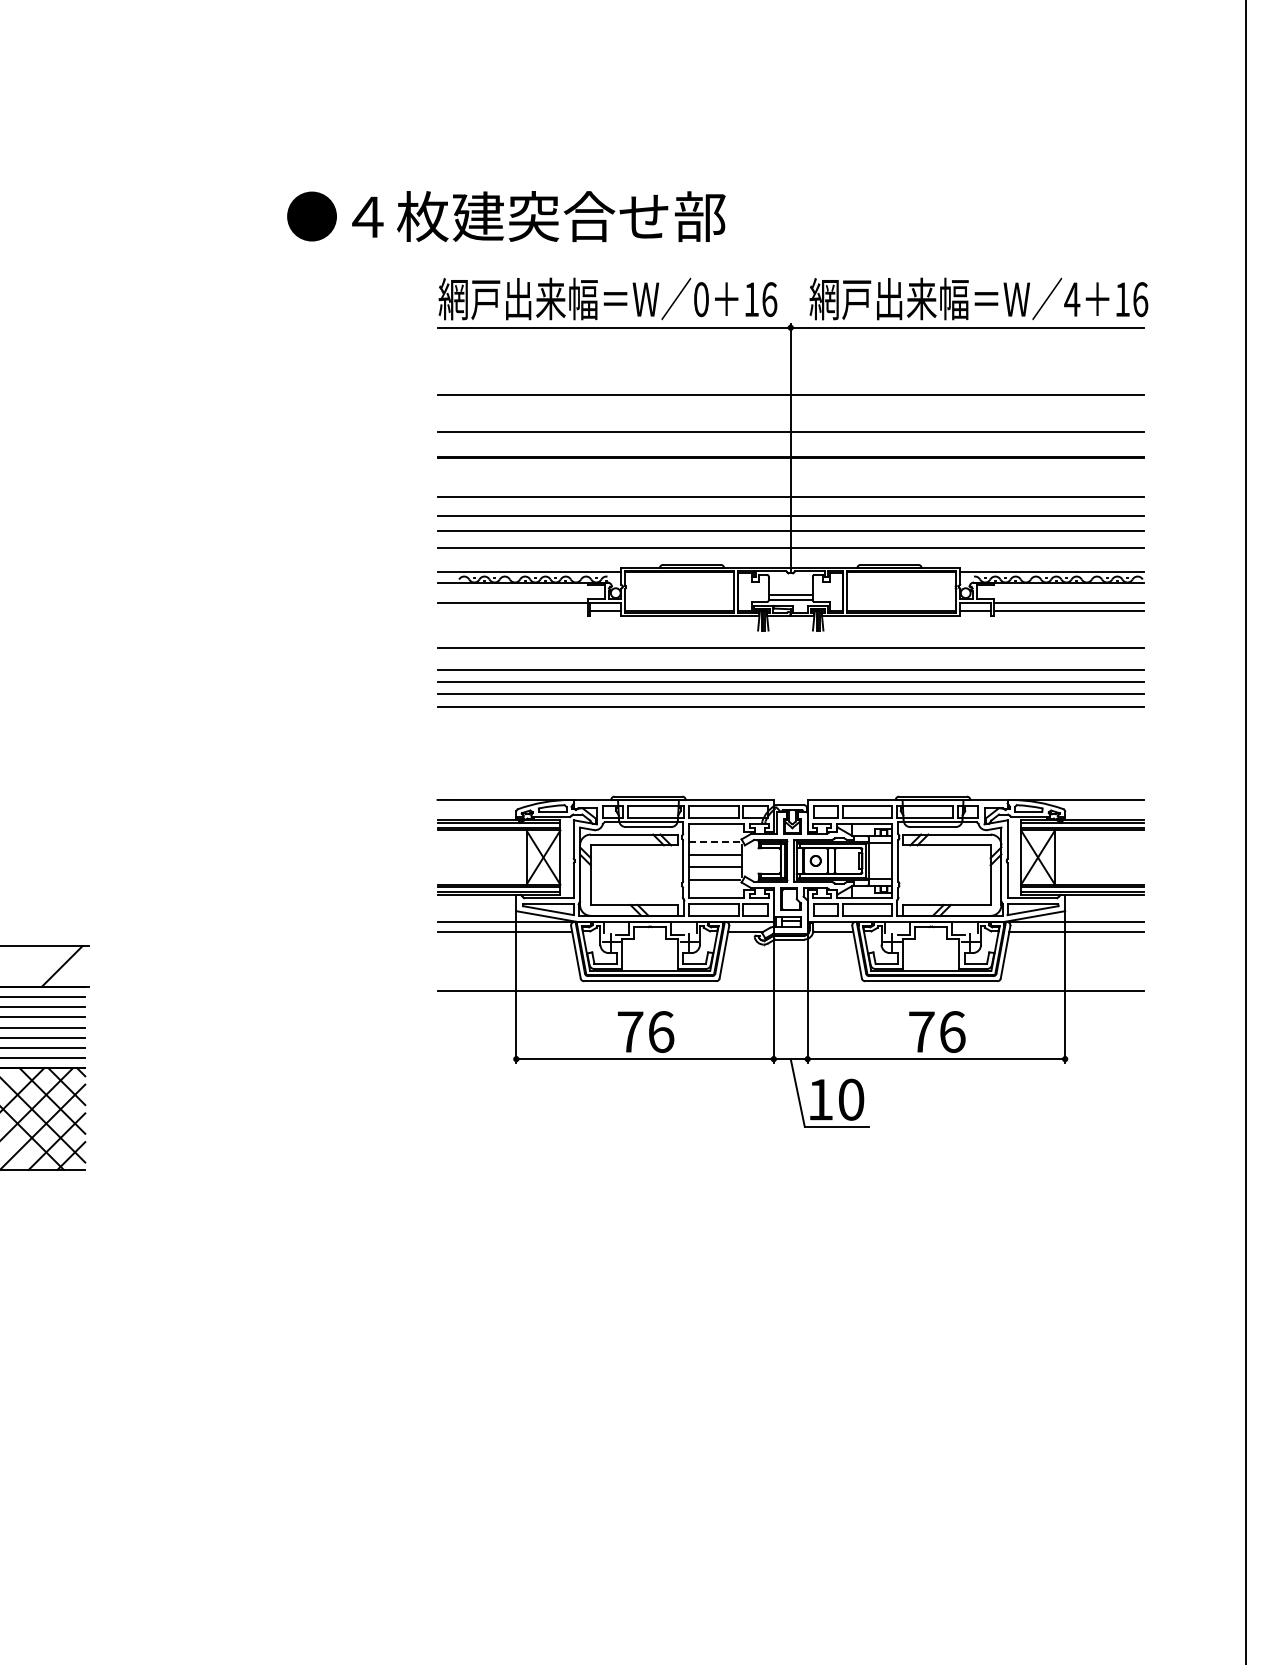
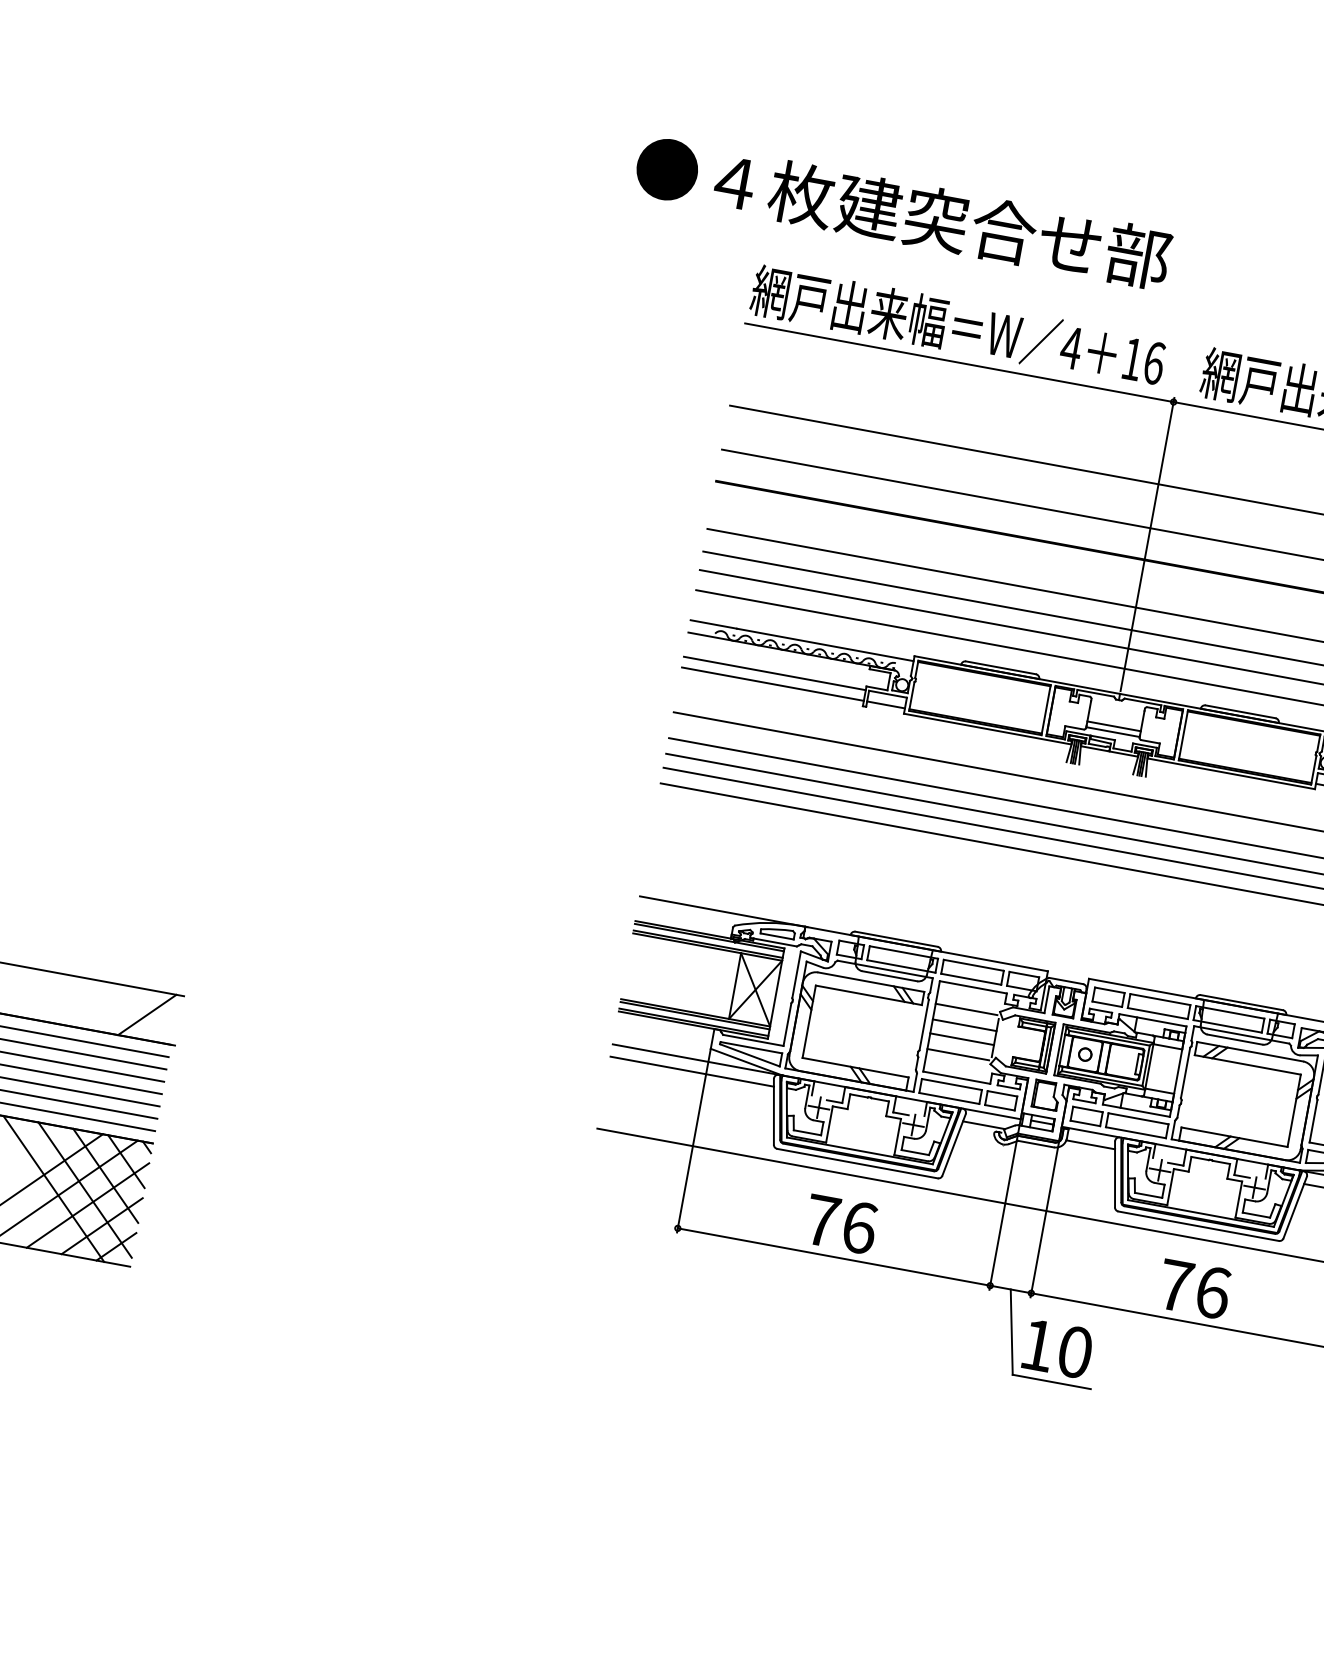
text: (506, 216) -> (903, 212), moved
text: (701, 299) -> (1071, 347), 0 -> 4
line: (512, 611) -> (772, 684), added
line: (714, 842) -> (966, 1009), dashed -> solid

